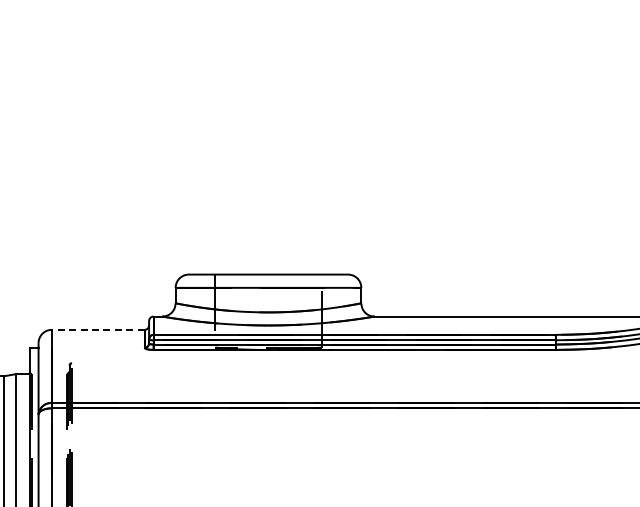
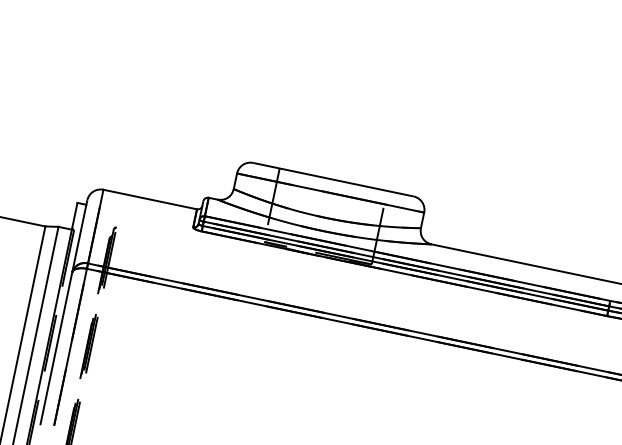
line: (97, 329) -> (149, 199), dashed -> solid

